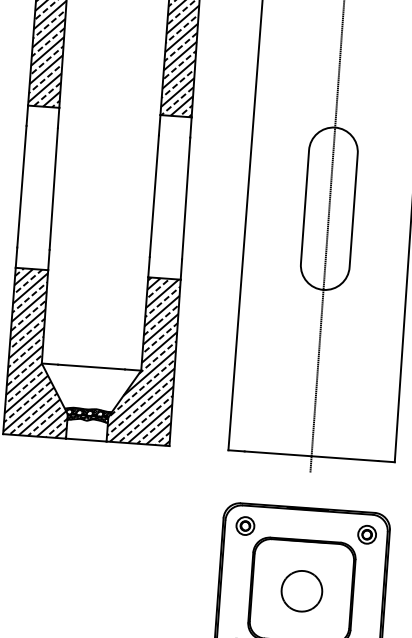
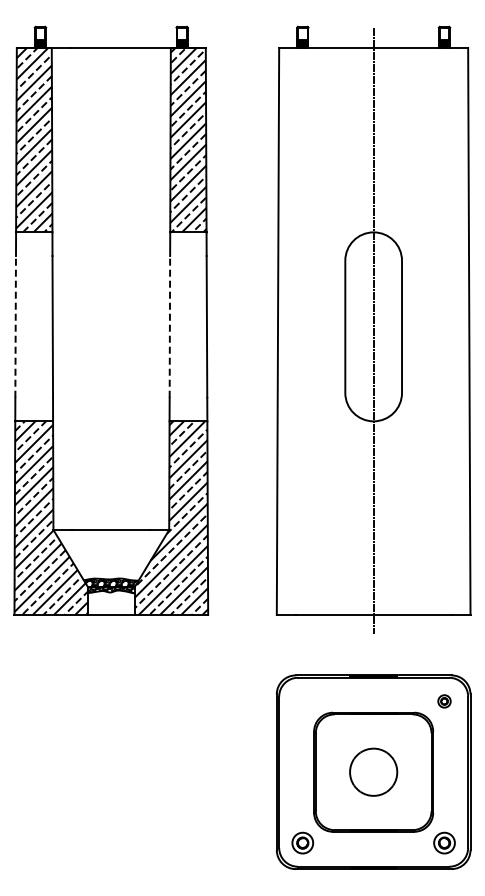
line: (21, 186) -> (15, 326), solid -> dashed
line: (154, 195) -> (169, 326), solid -> dashed
part: (245, 526) -> (302, 701), removed
part: (367, 534) -> (444, 701), size x0.6

